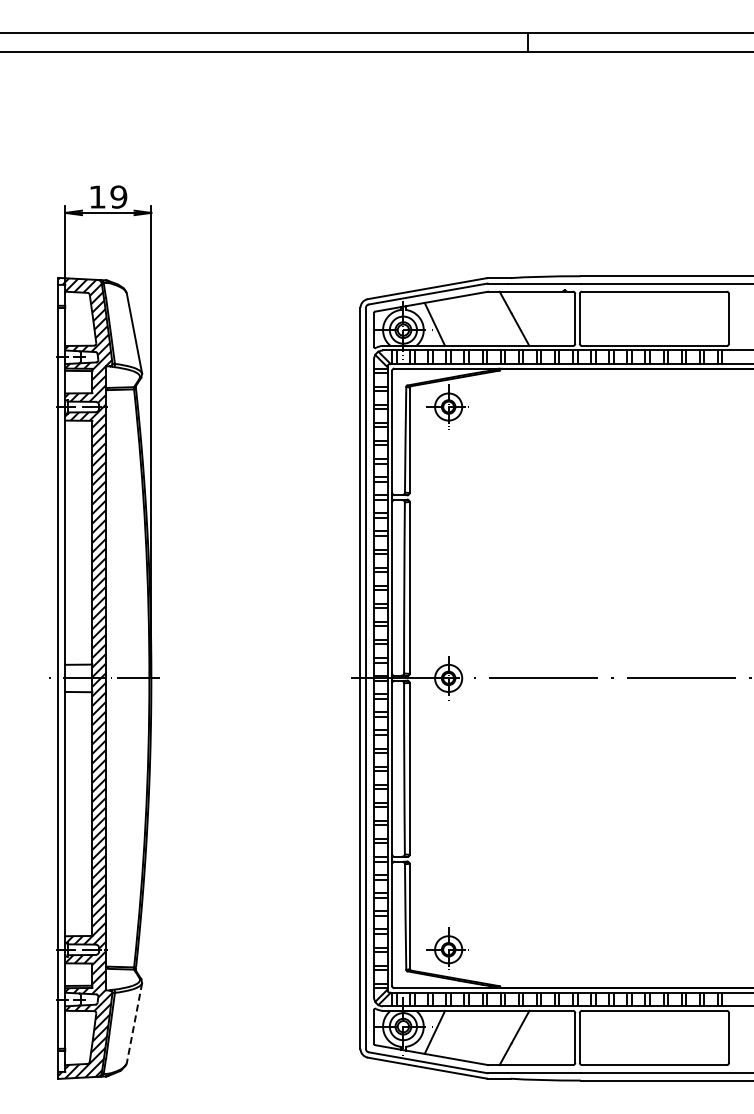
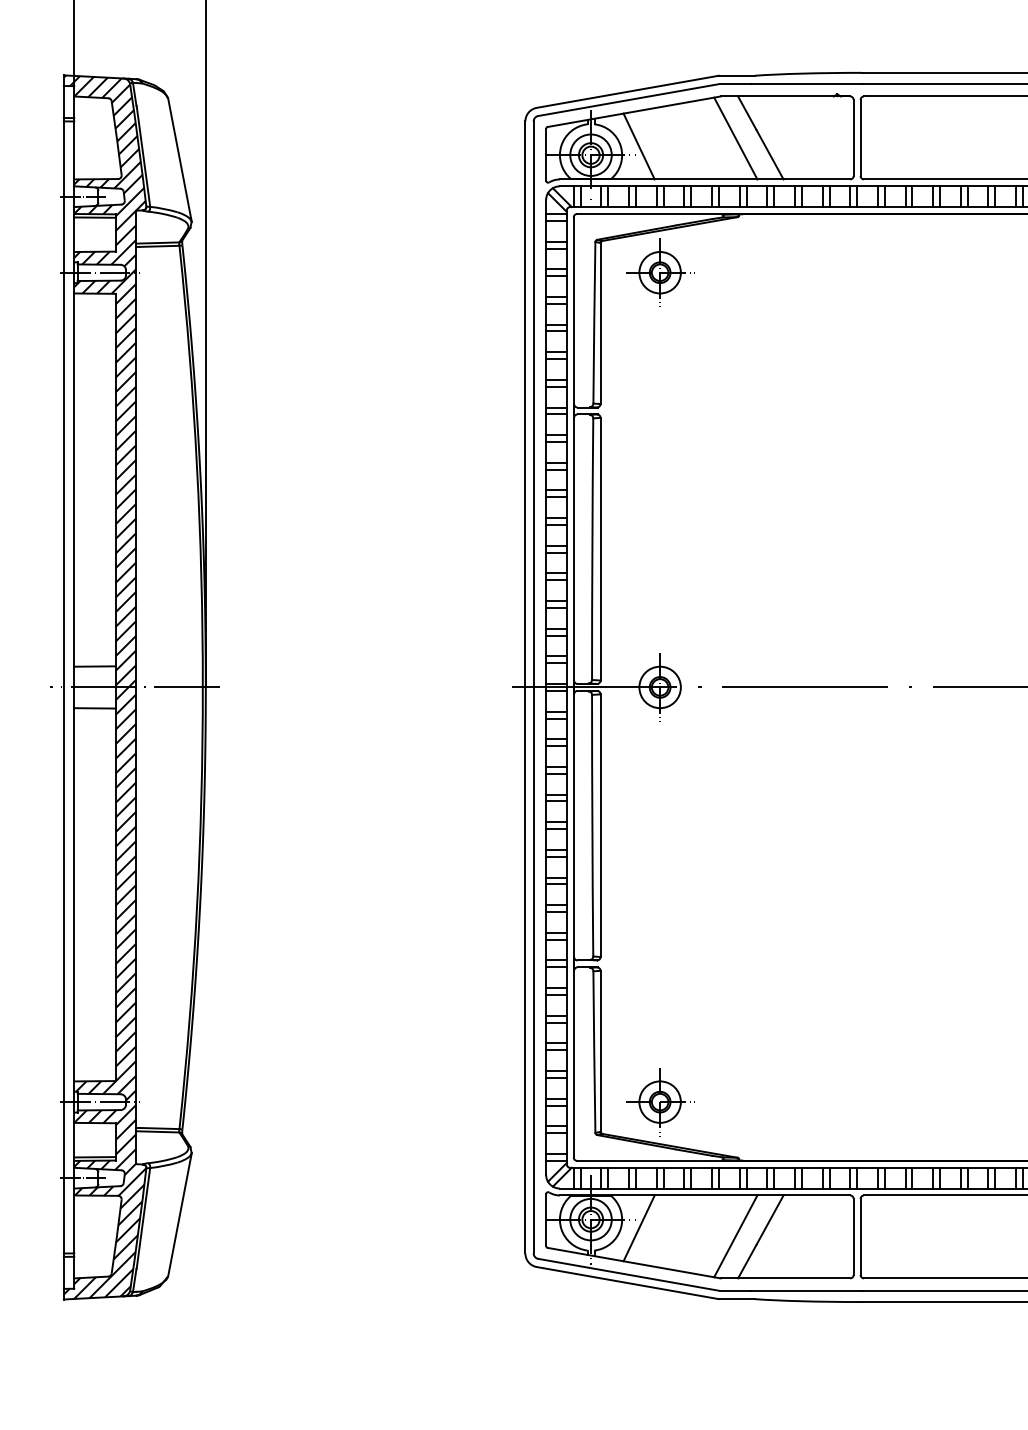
line: (498, 318) -> (736, 137), added
line: (134, 1023) -> (180, 1214), dashed -> solid
line: (498, 1037) -> (736, 1236), added

